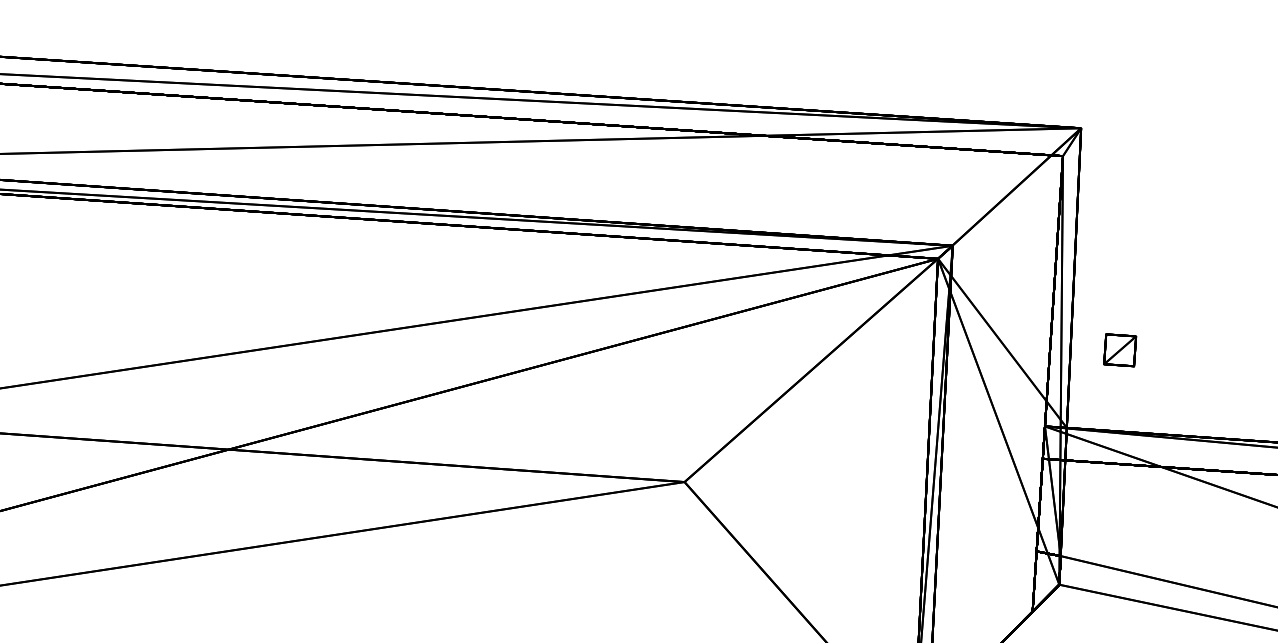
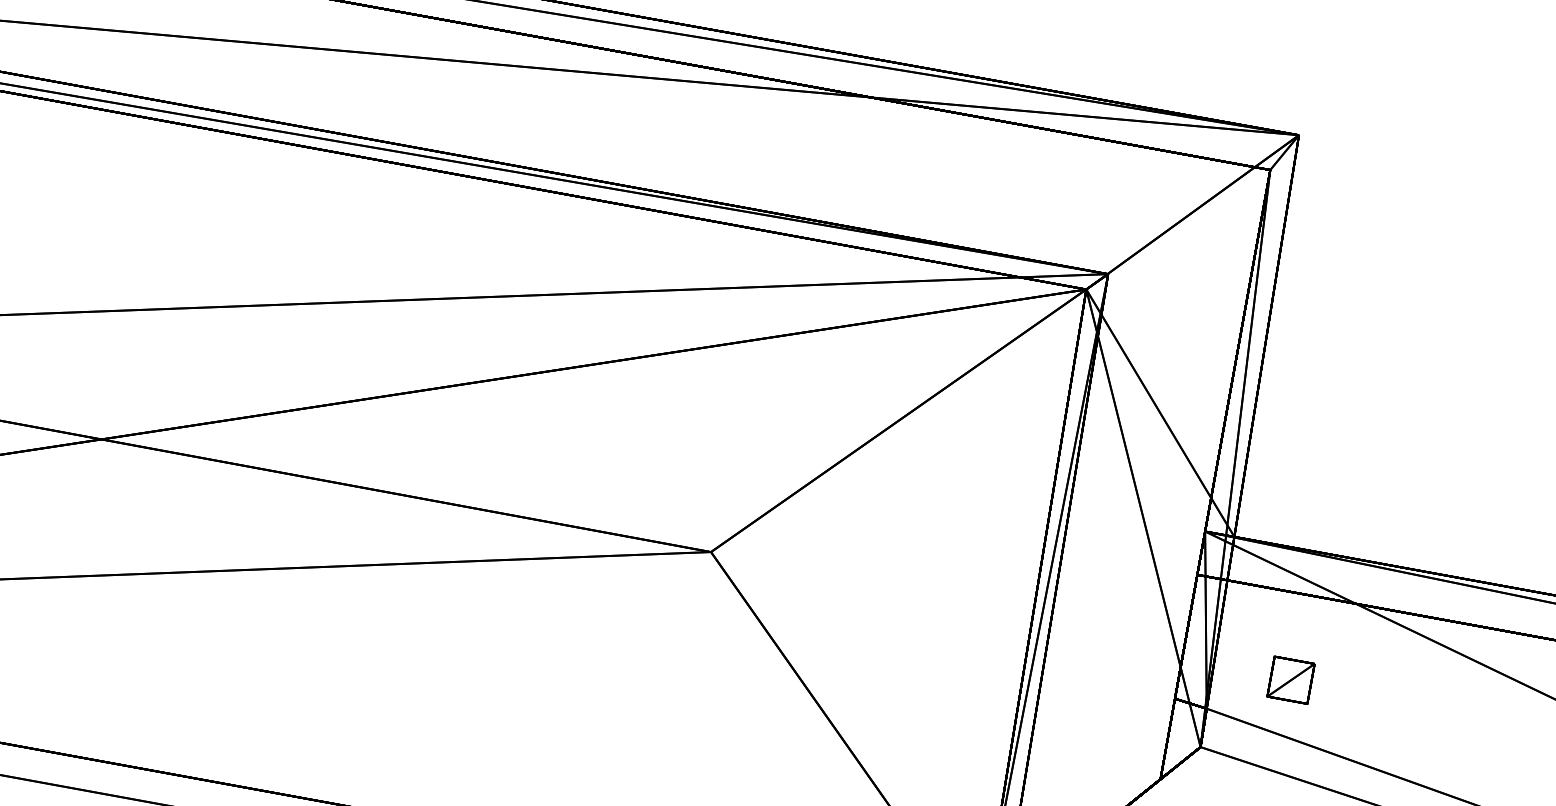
part: (1120, 350) -> (1291, 680), moved

